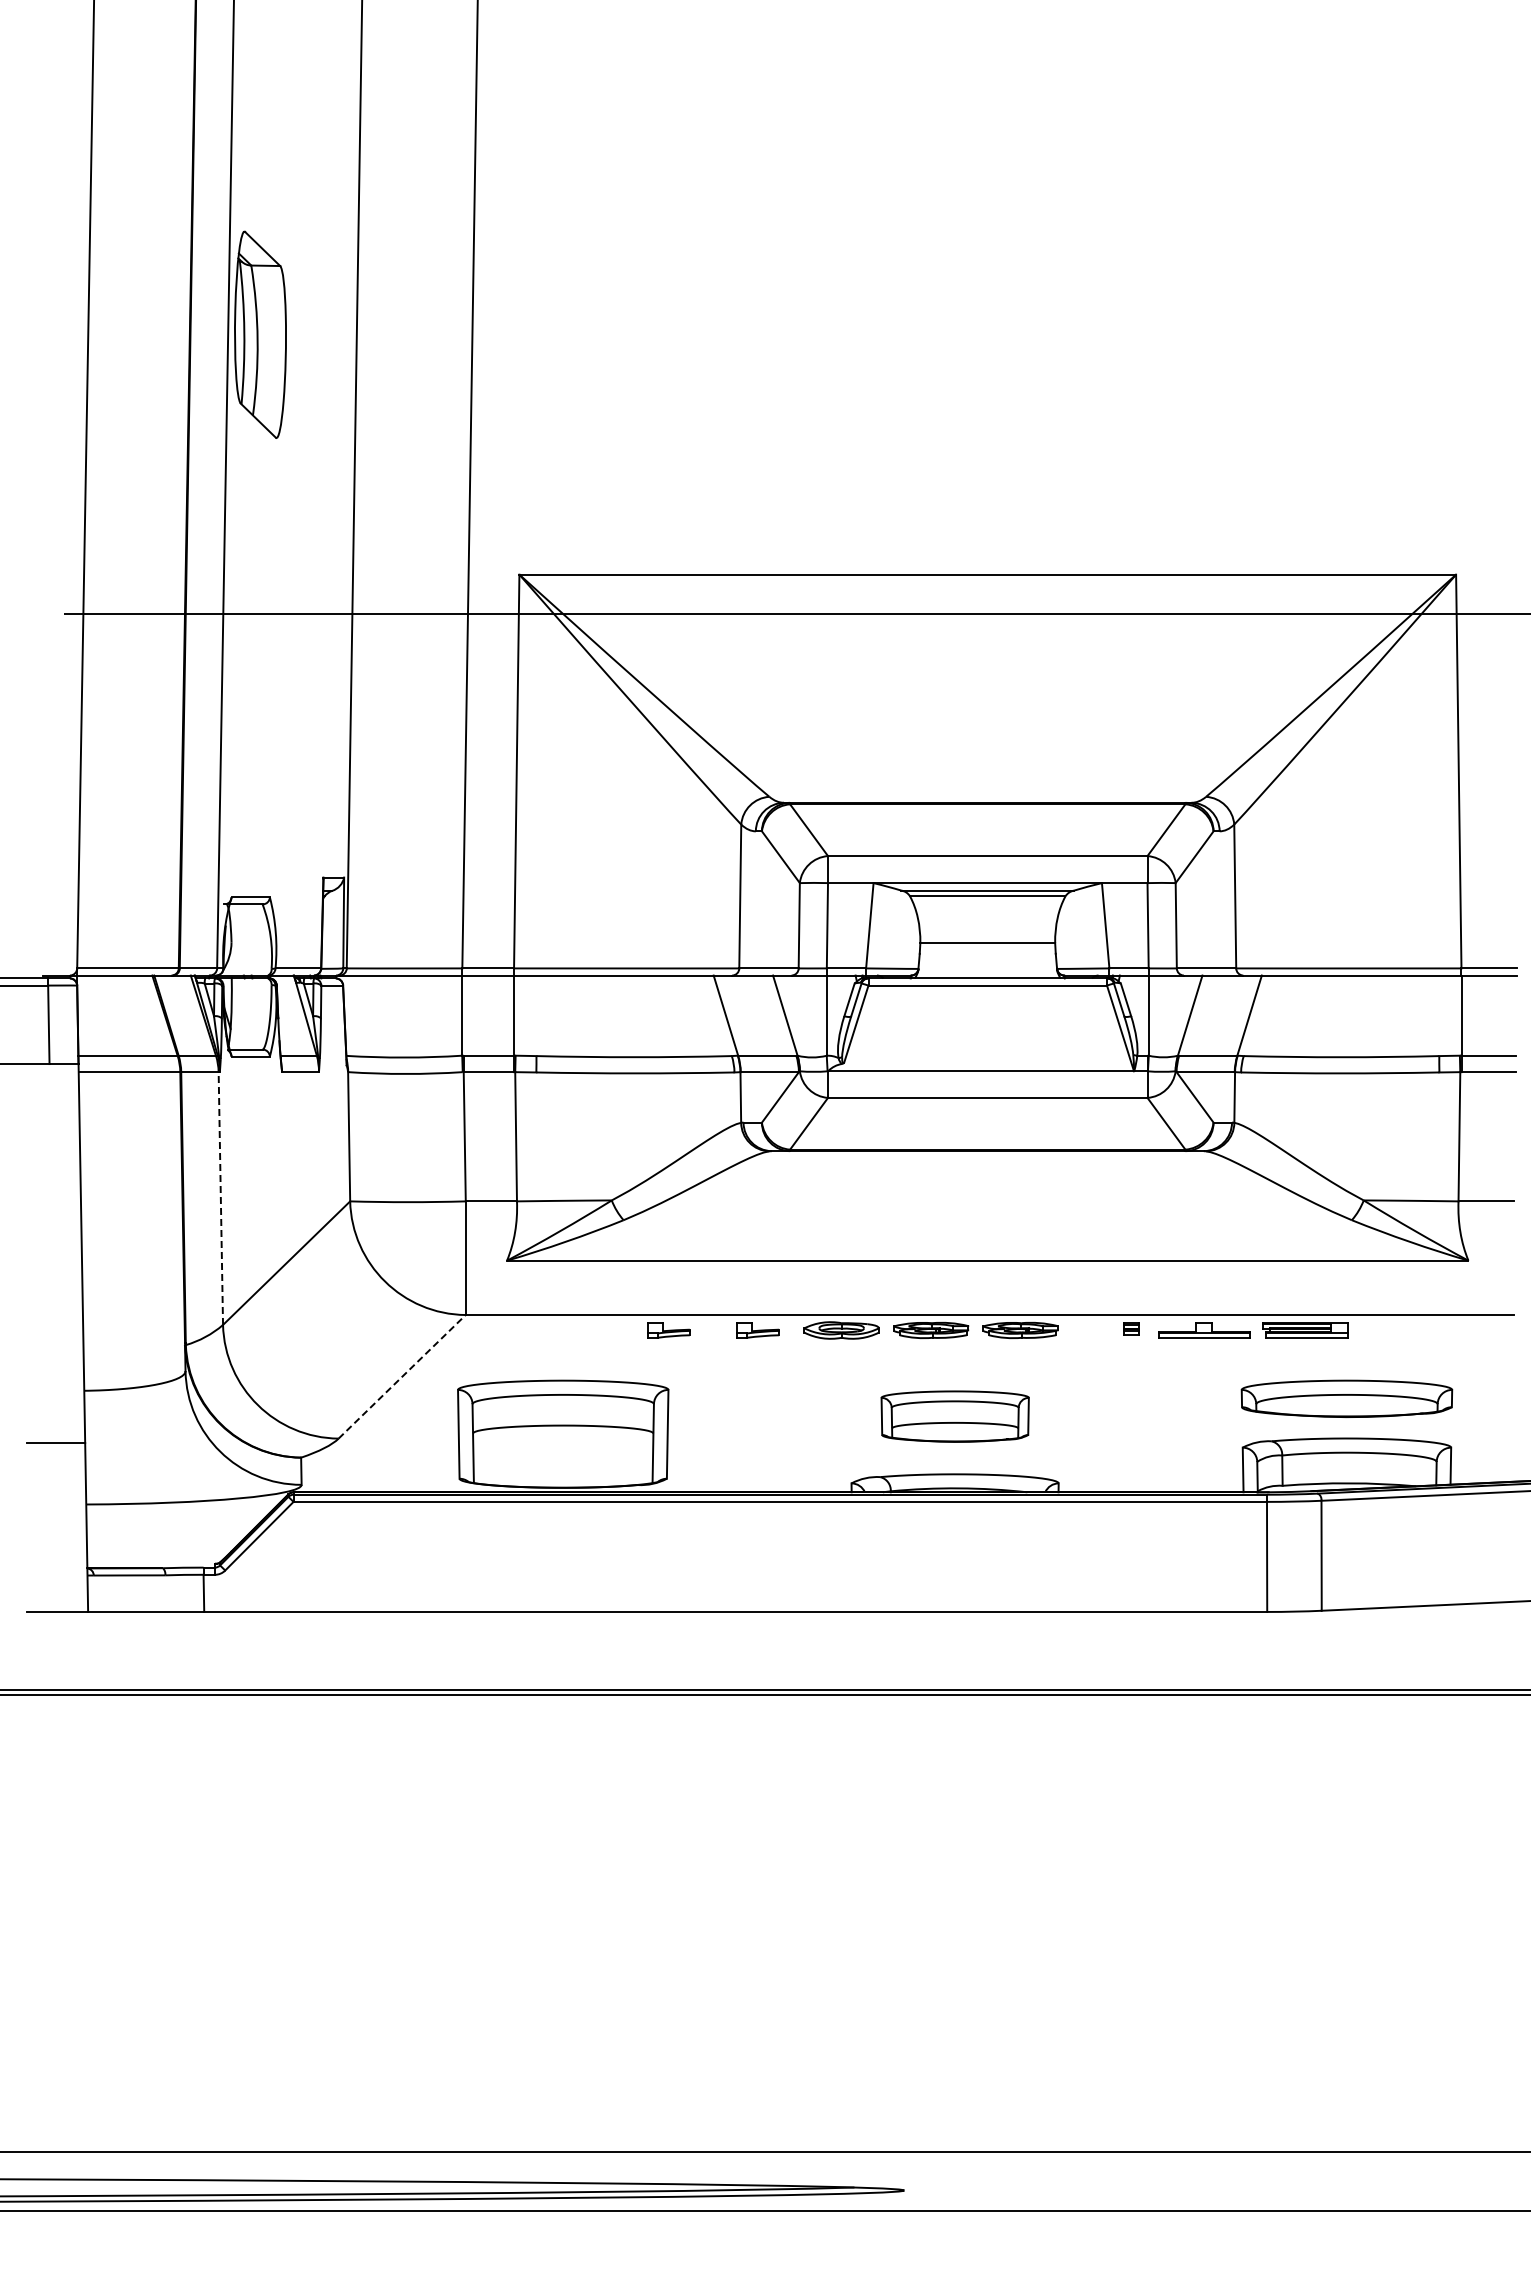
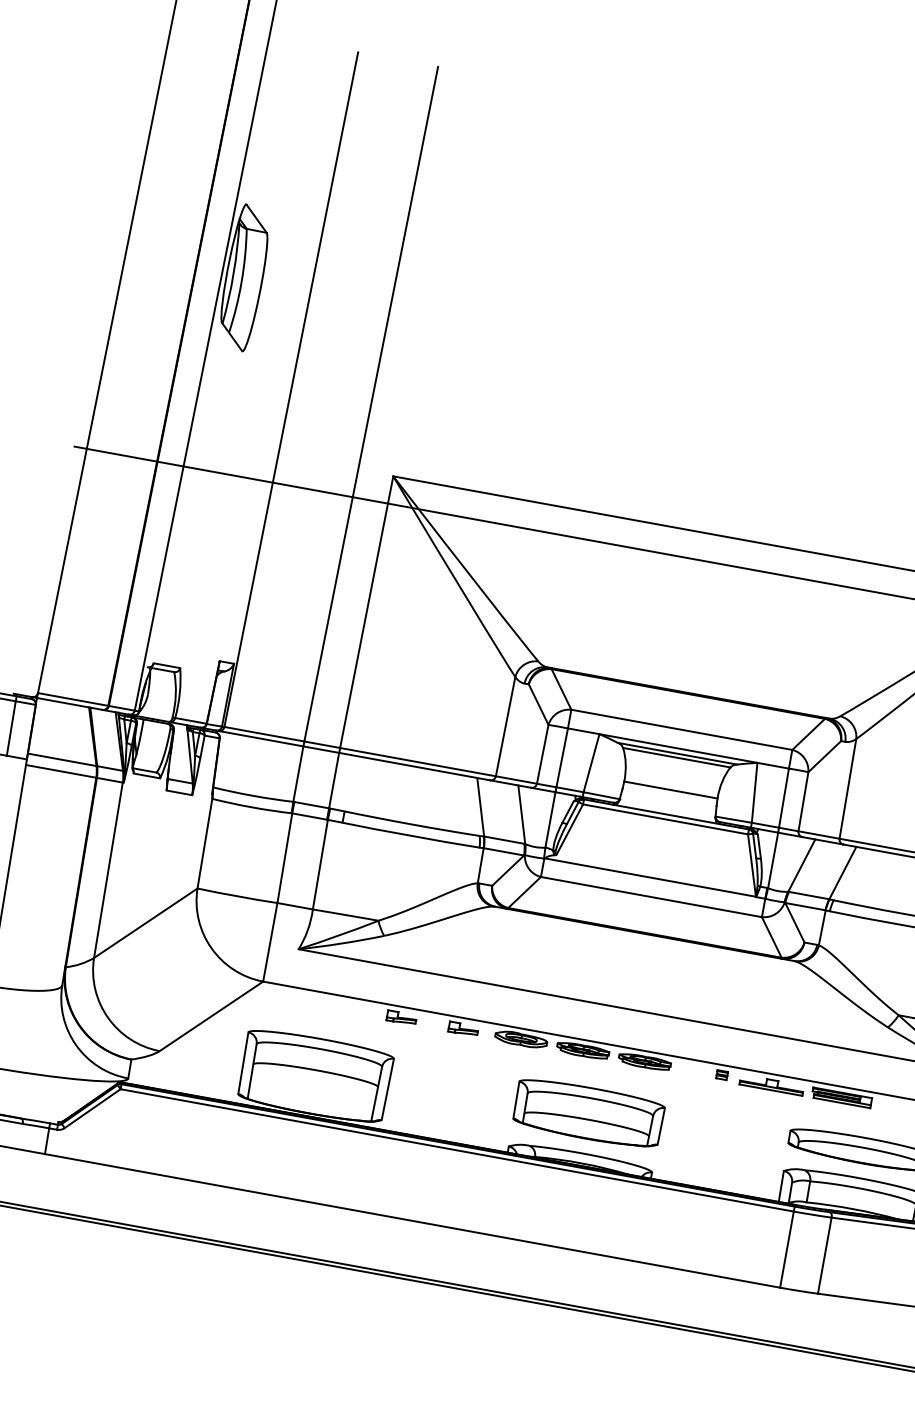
line: (220, 1198) -> (108, 870), dashed -> solid
line: (402, 1376) -> (211, 1016), dashed -> solid
part: (955, 1416) -> (589, 1113), size x1.43

